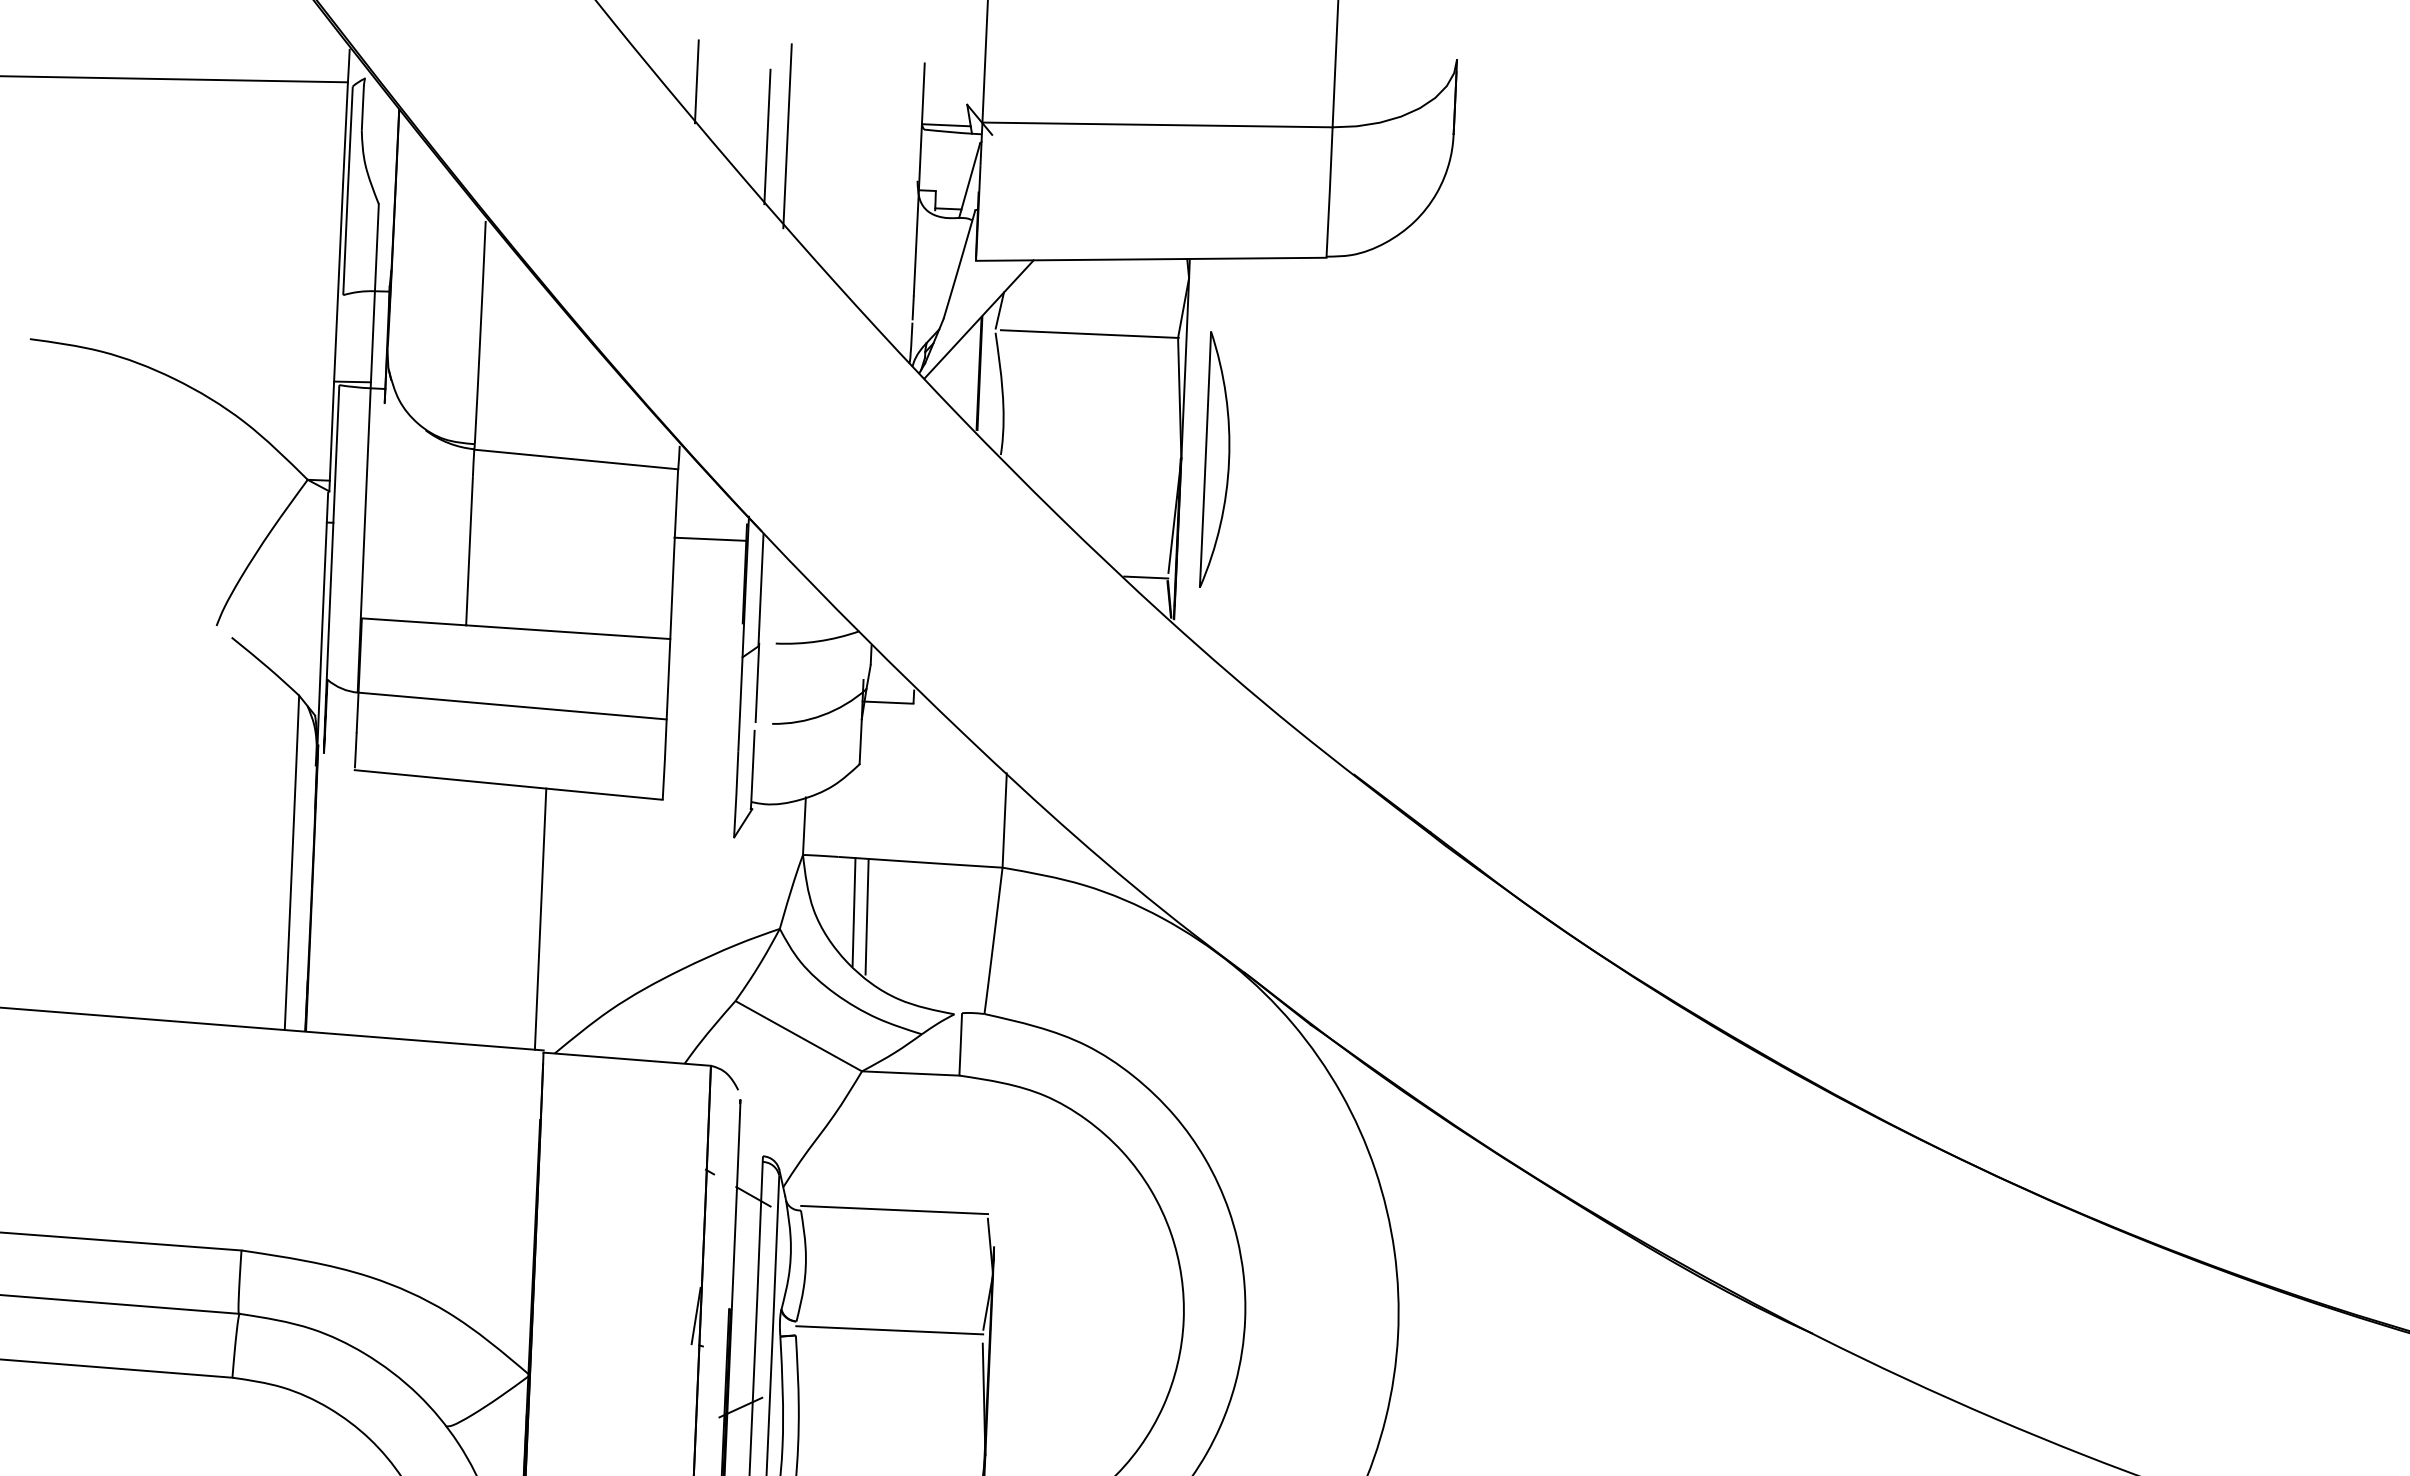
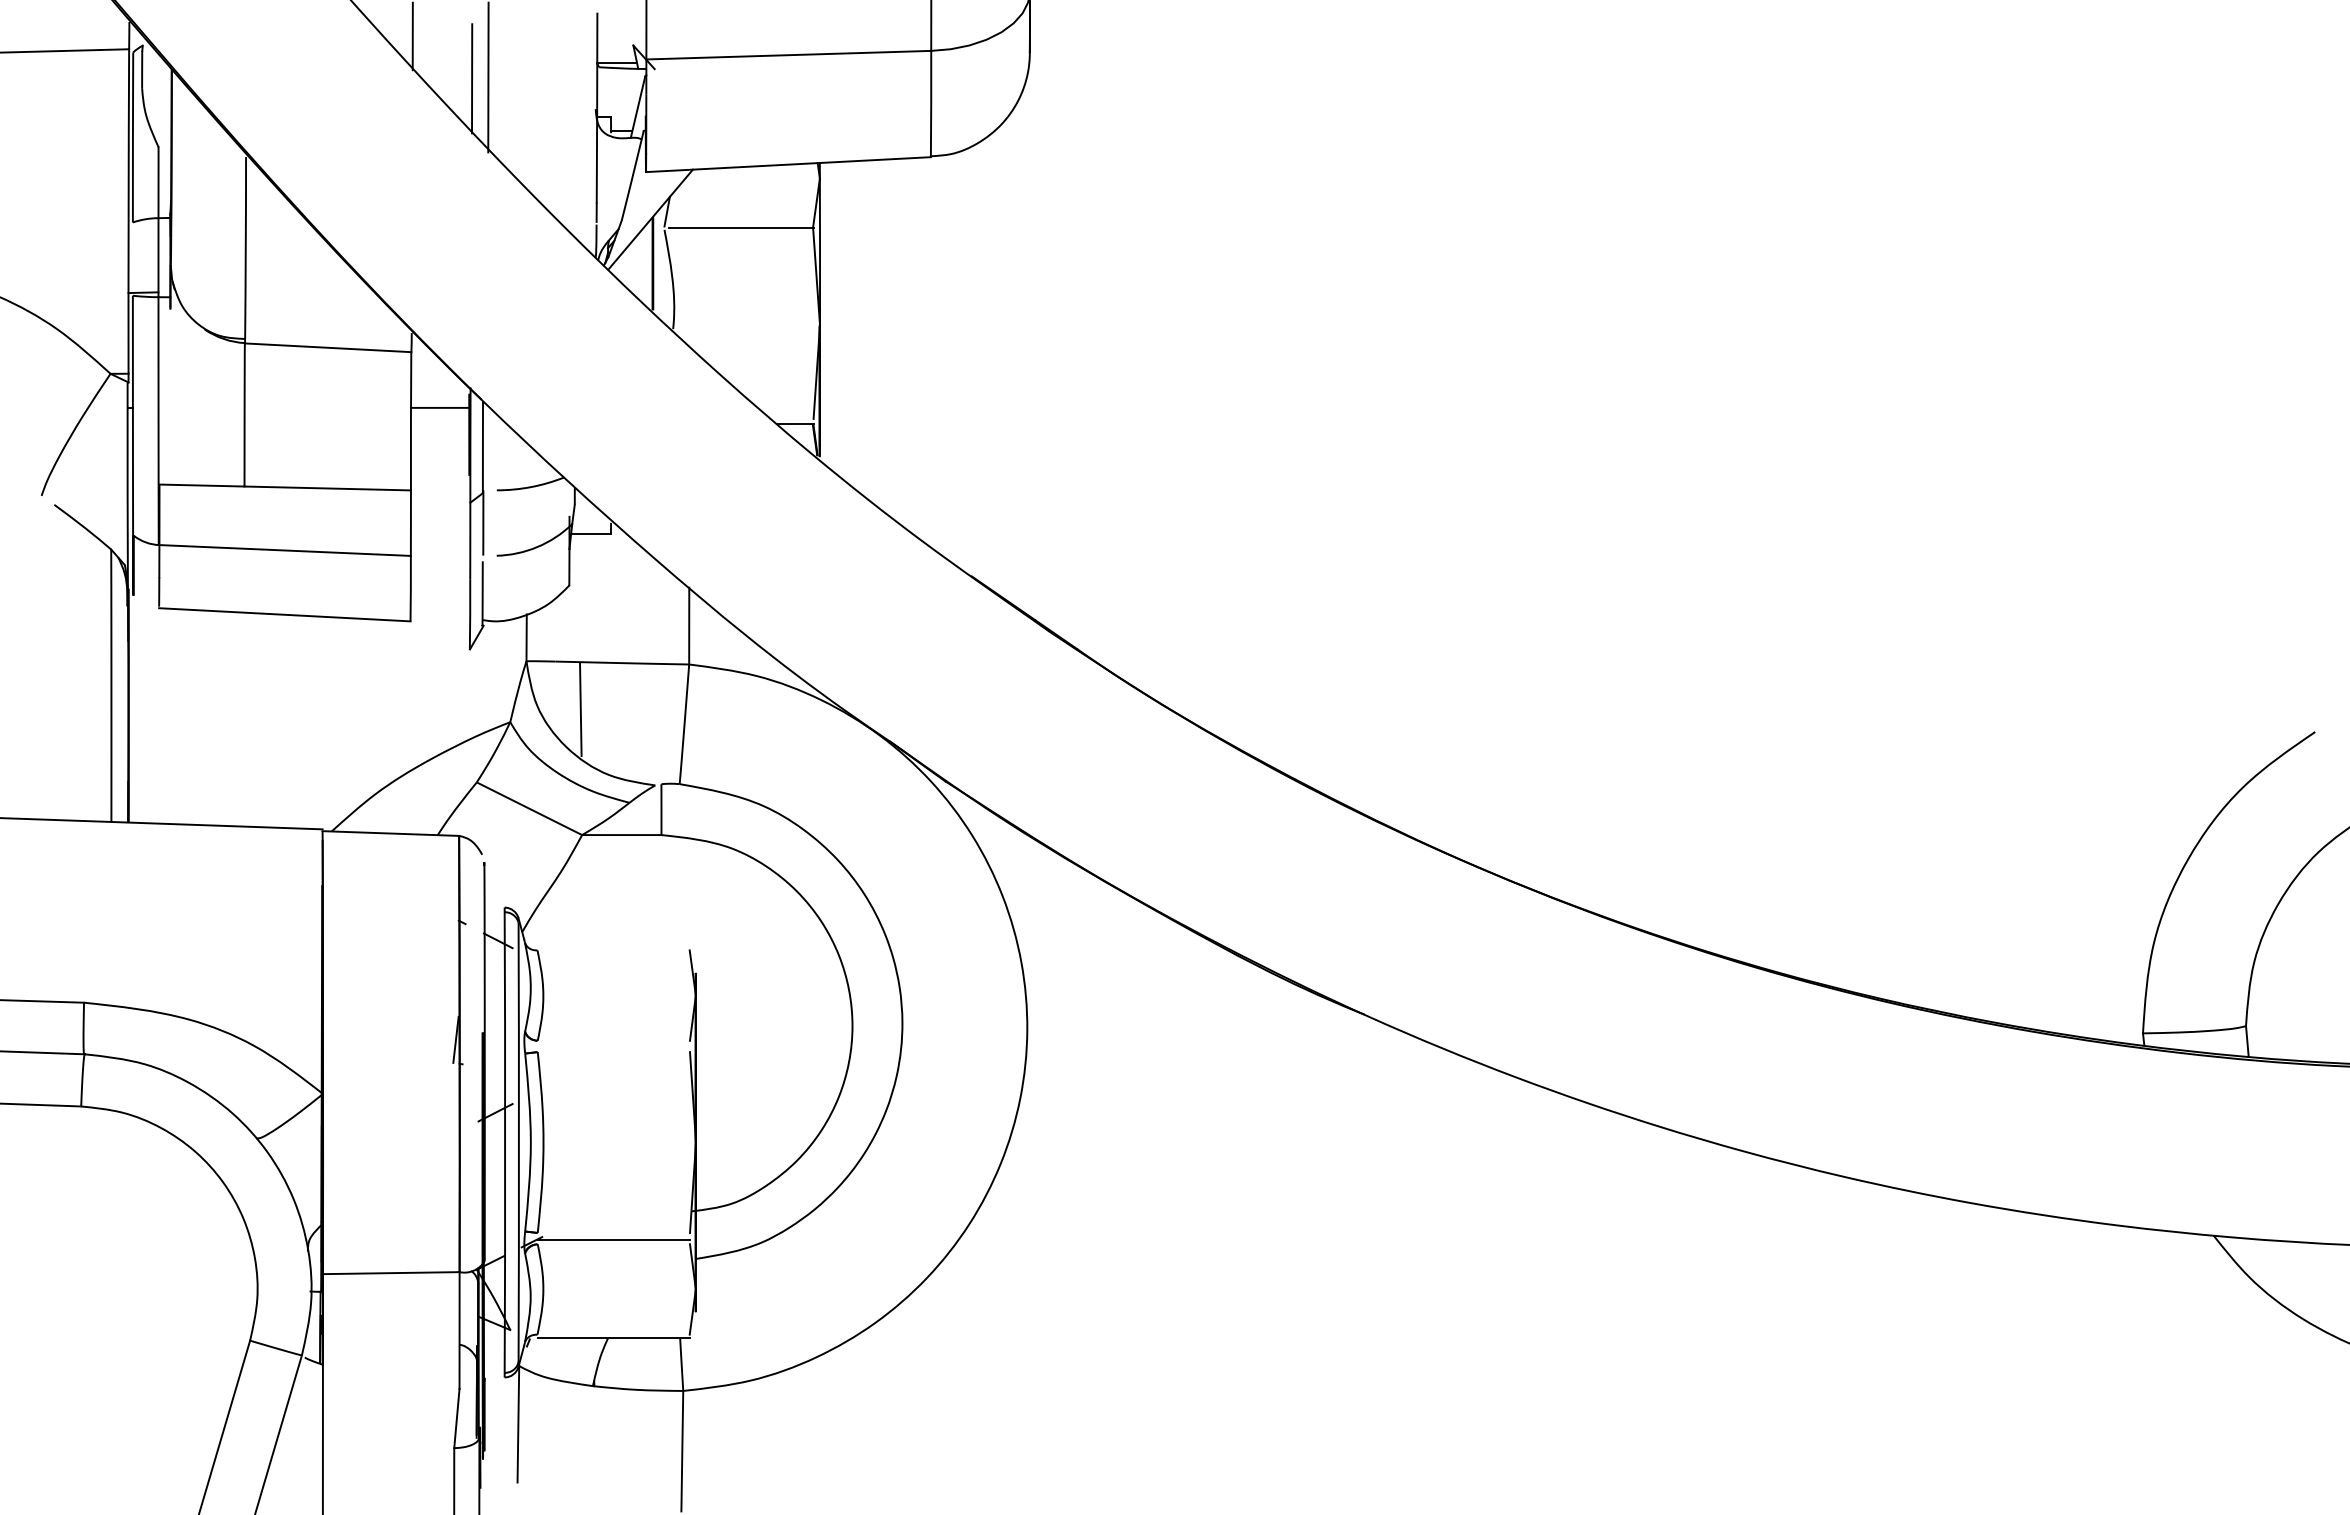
part: (1216, 460) -> (848, 325), removed
line: (853, 911) -> (569, 705), removed
line: (540, 918) -> (315, 722), removed
line: (894, 1209) -> (613, 946), removed
line: (889, 1330) -> (613, 1044), removed

